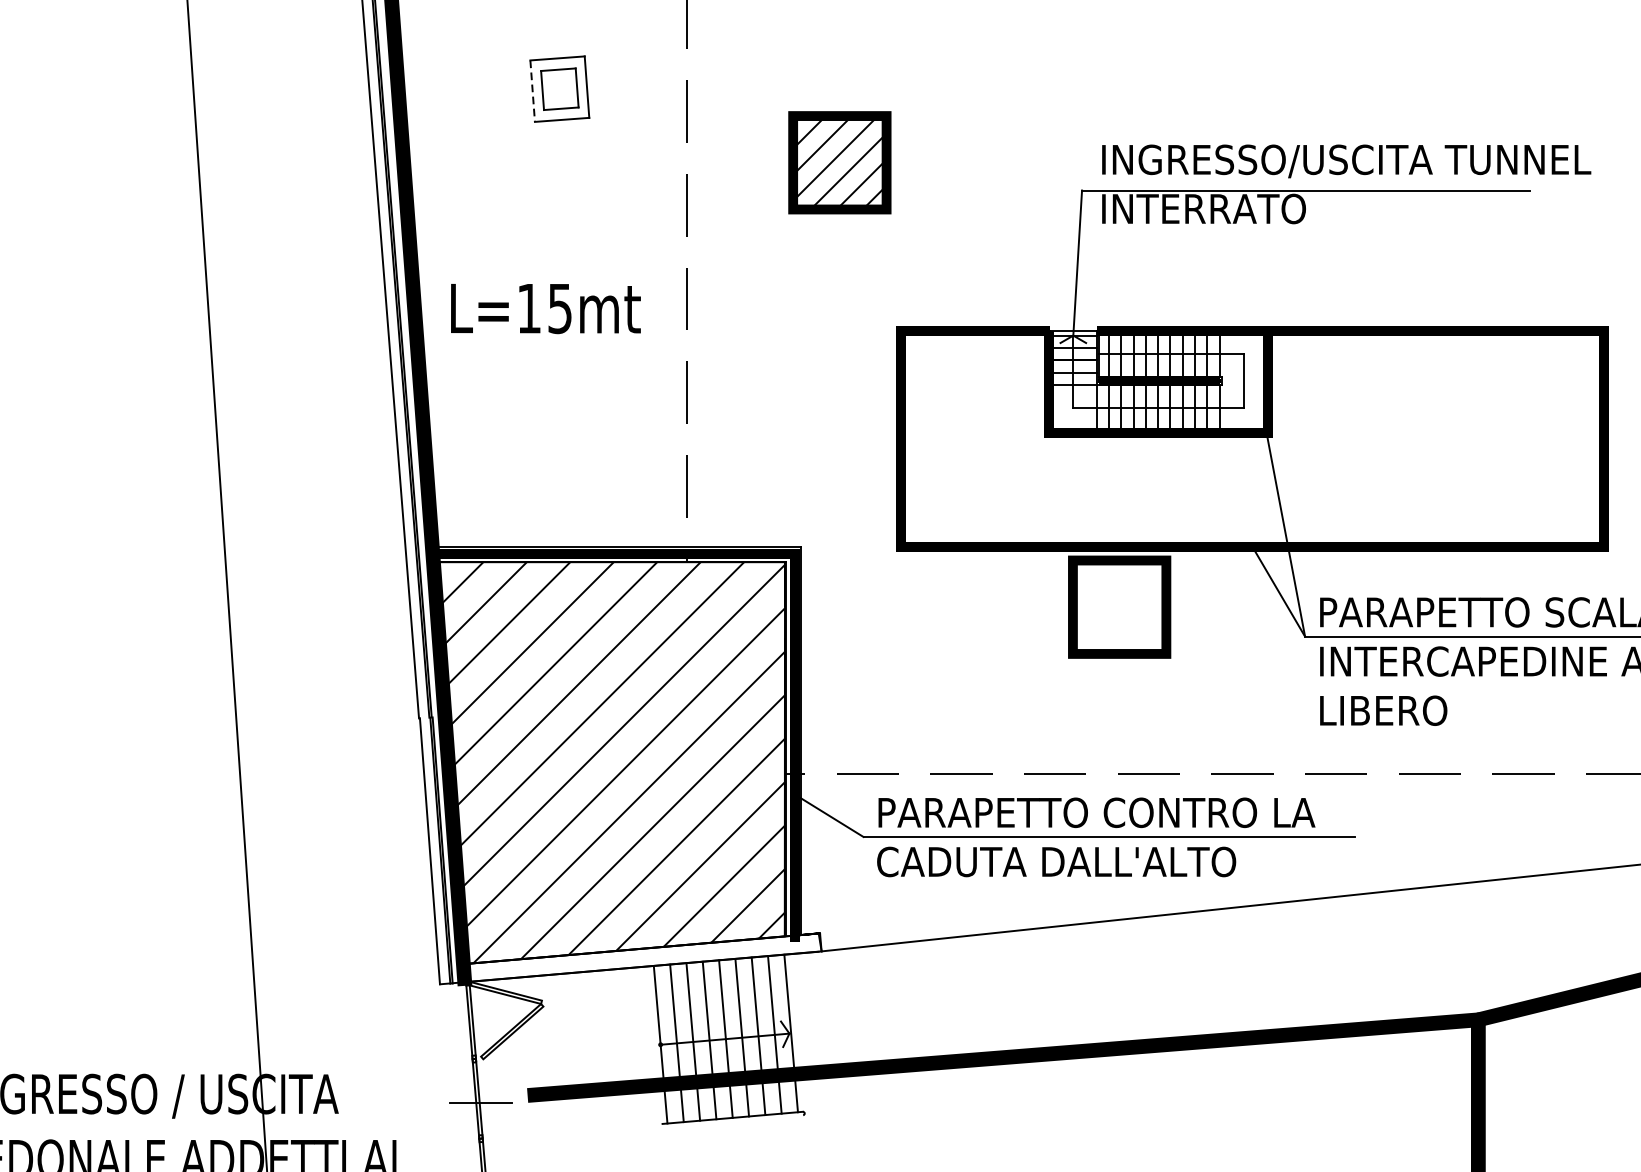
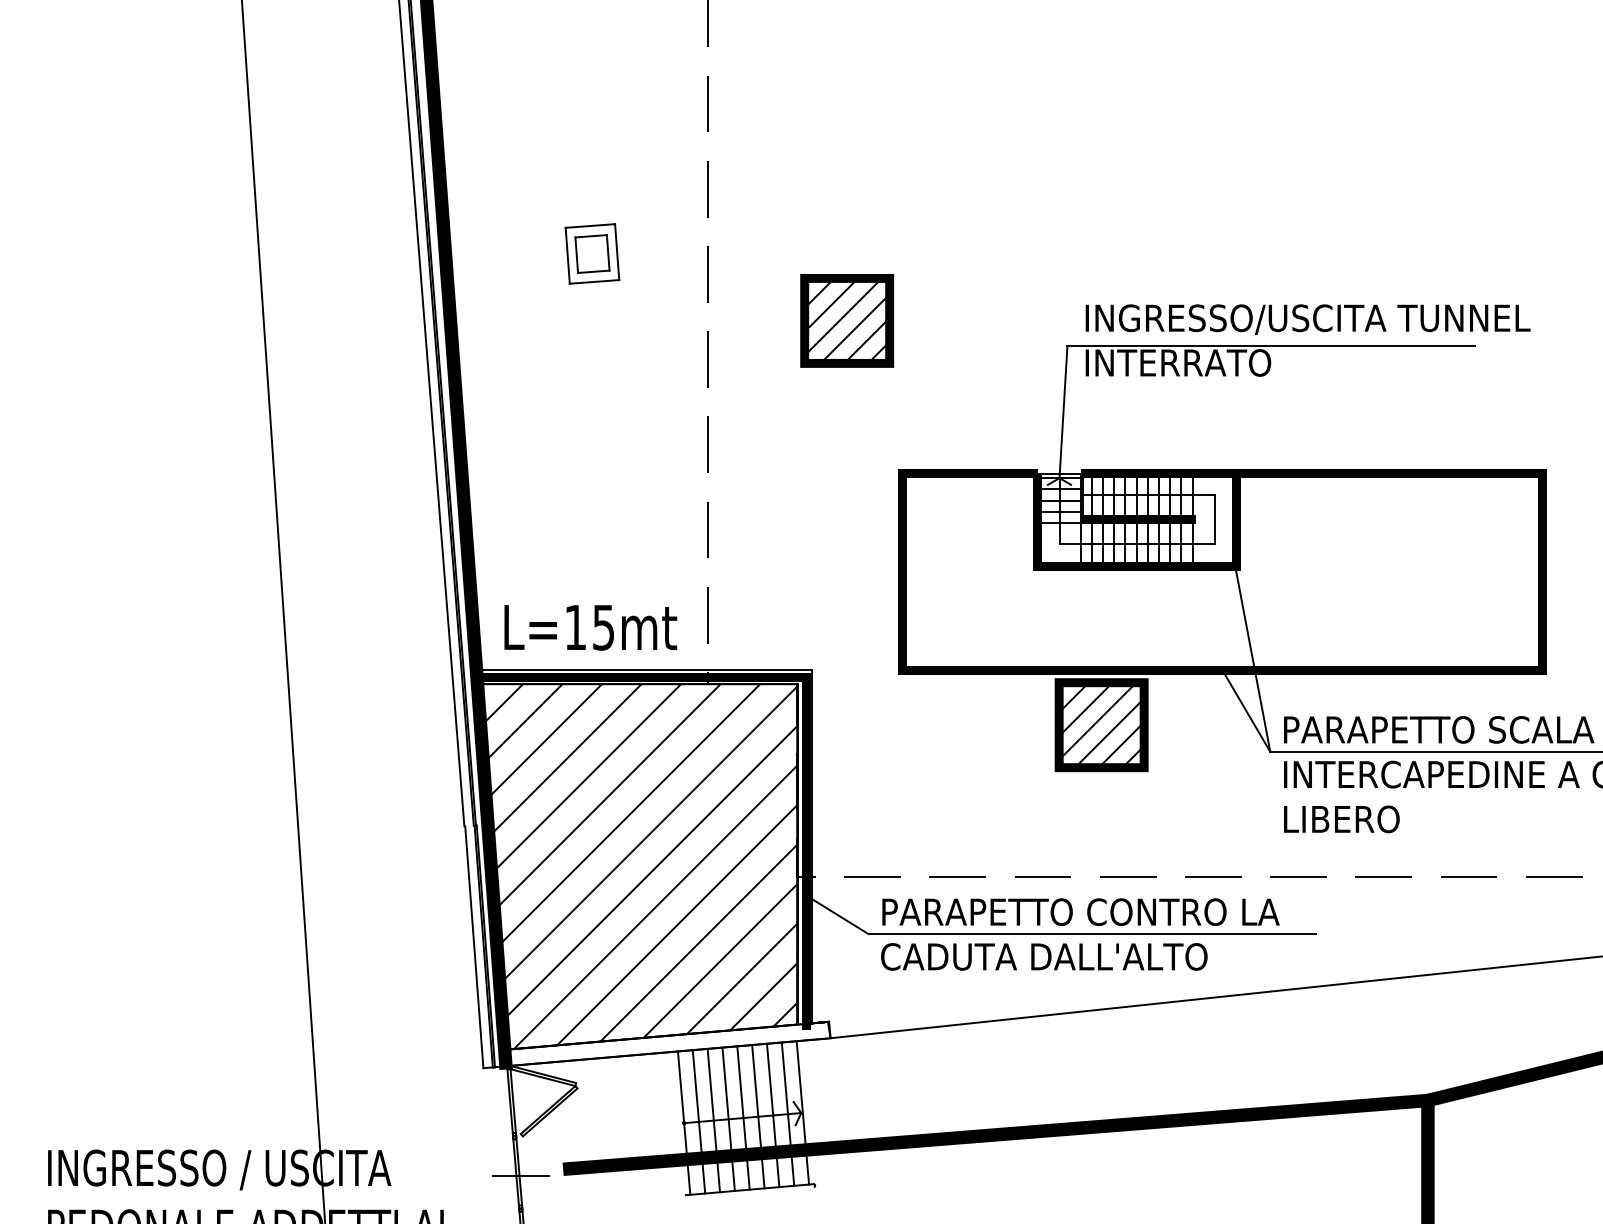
line: (532, 91) -> (567, 256), dashed -> solid
text: (545, 308) -> (590, 627), moved
hatch: (1119, 606) -> (1101, 724), added

